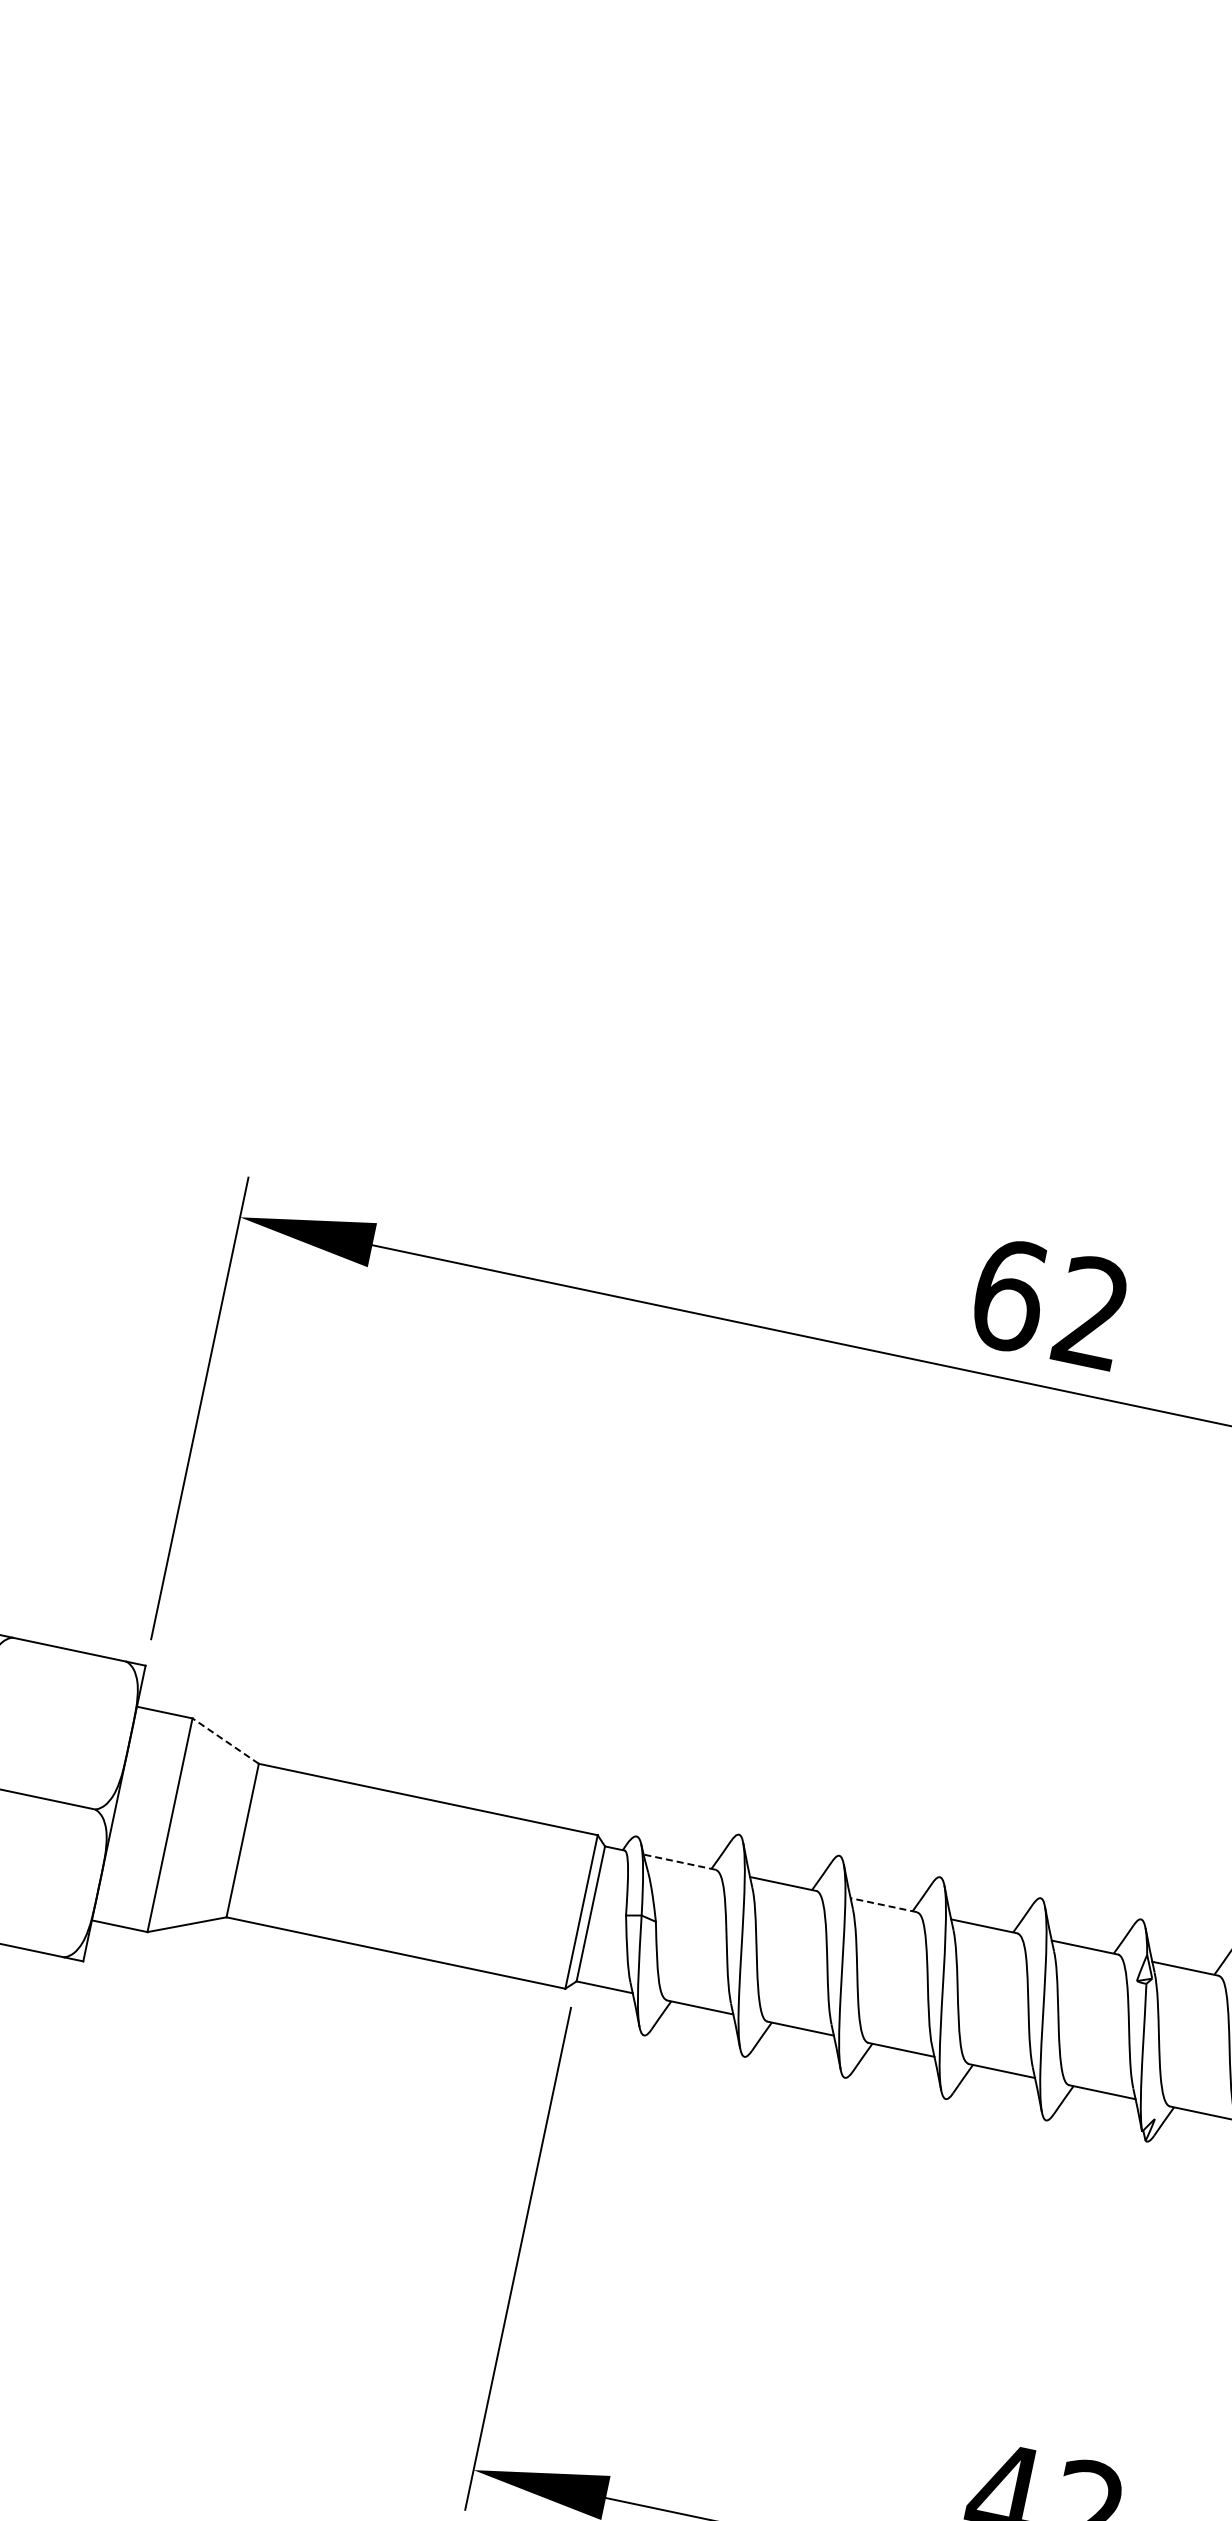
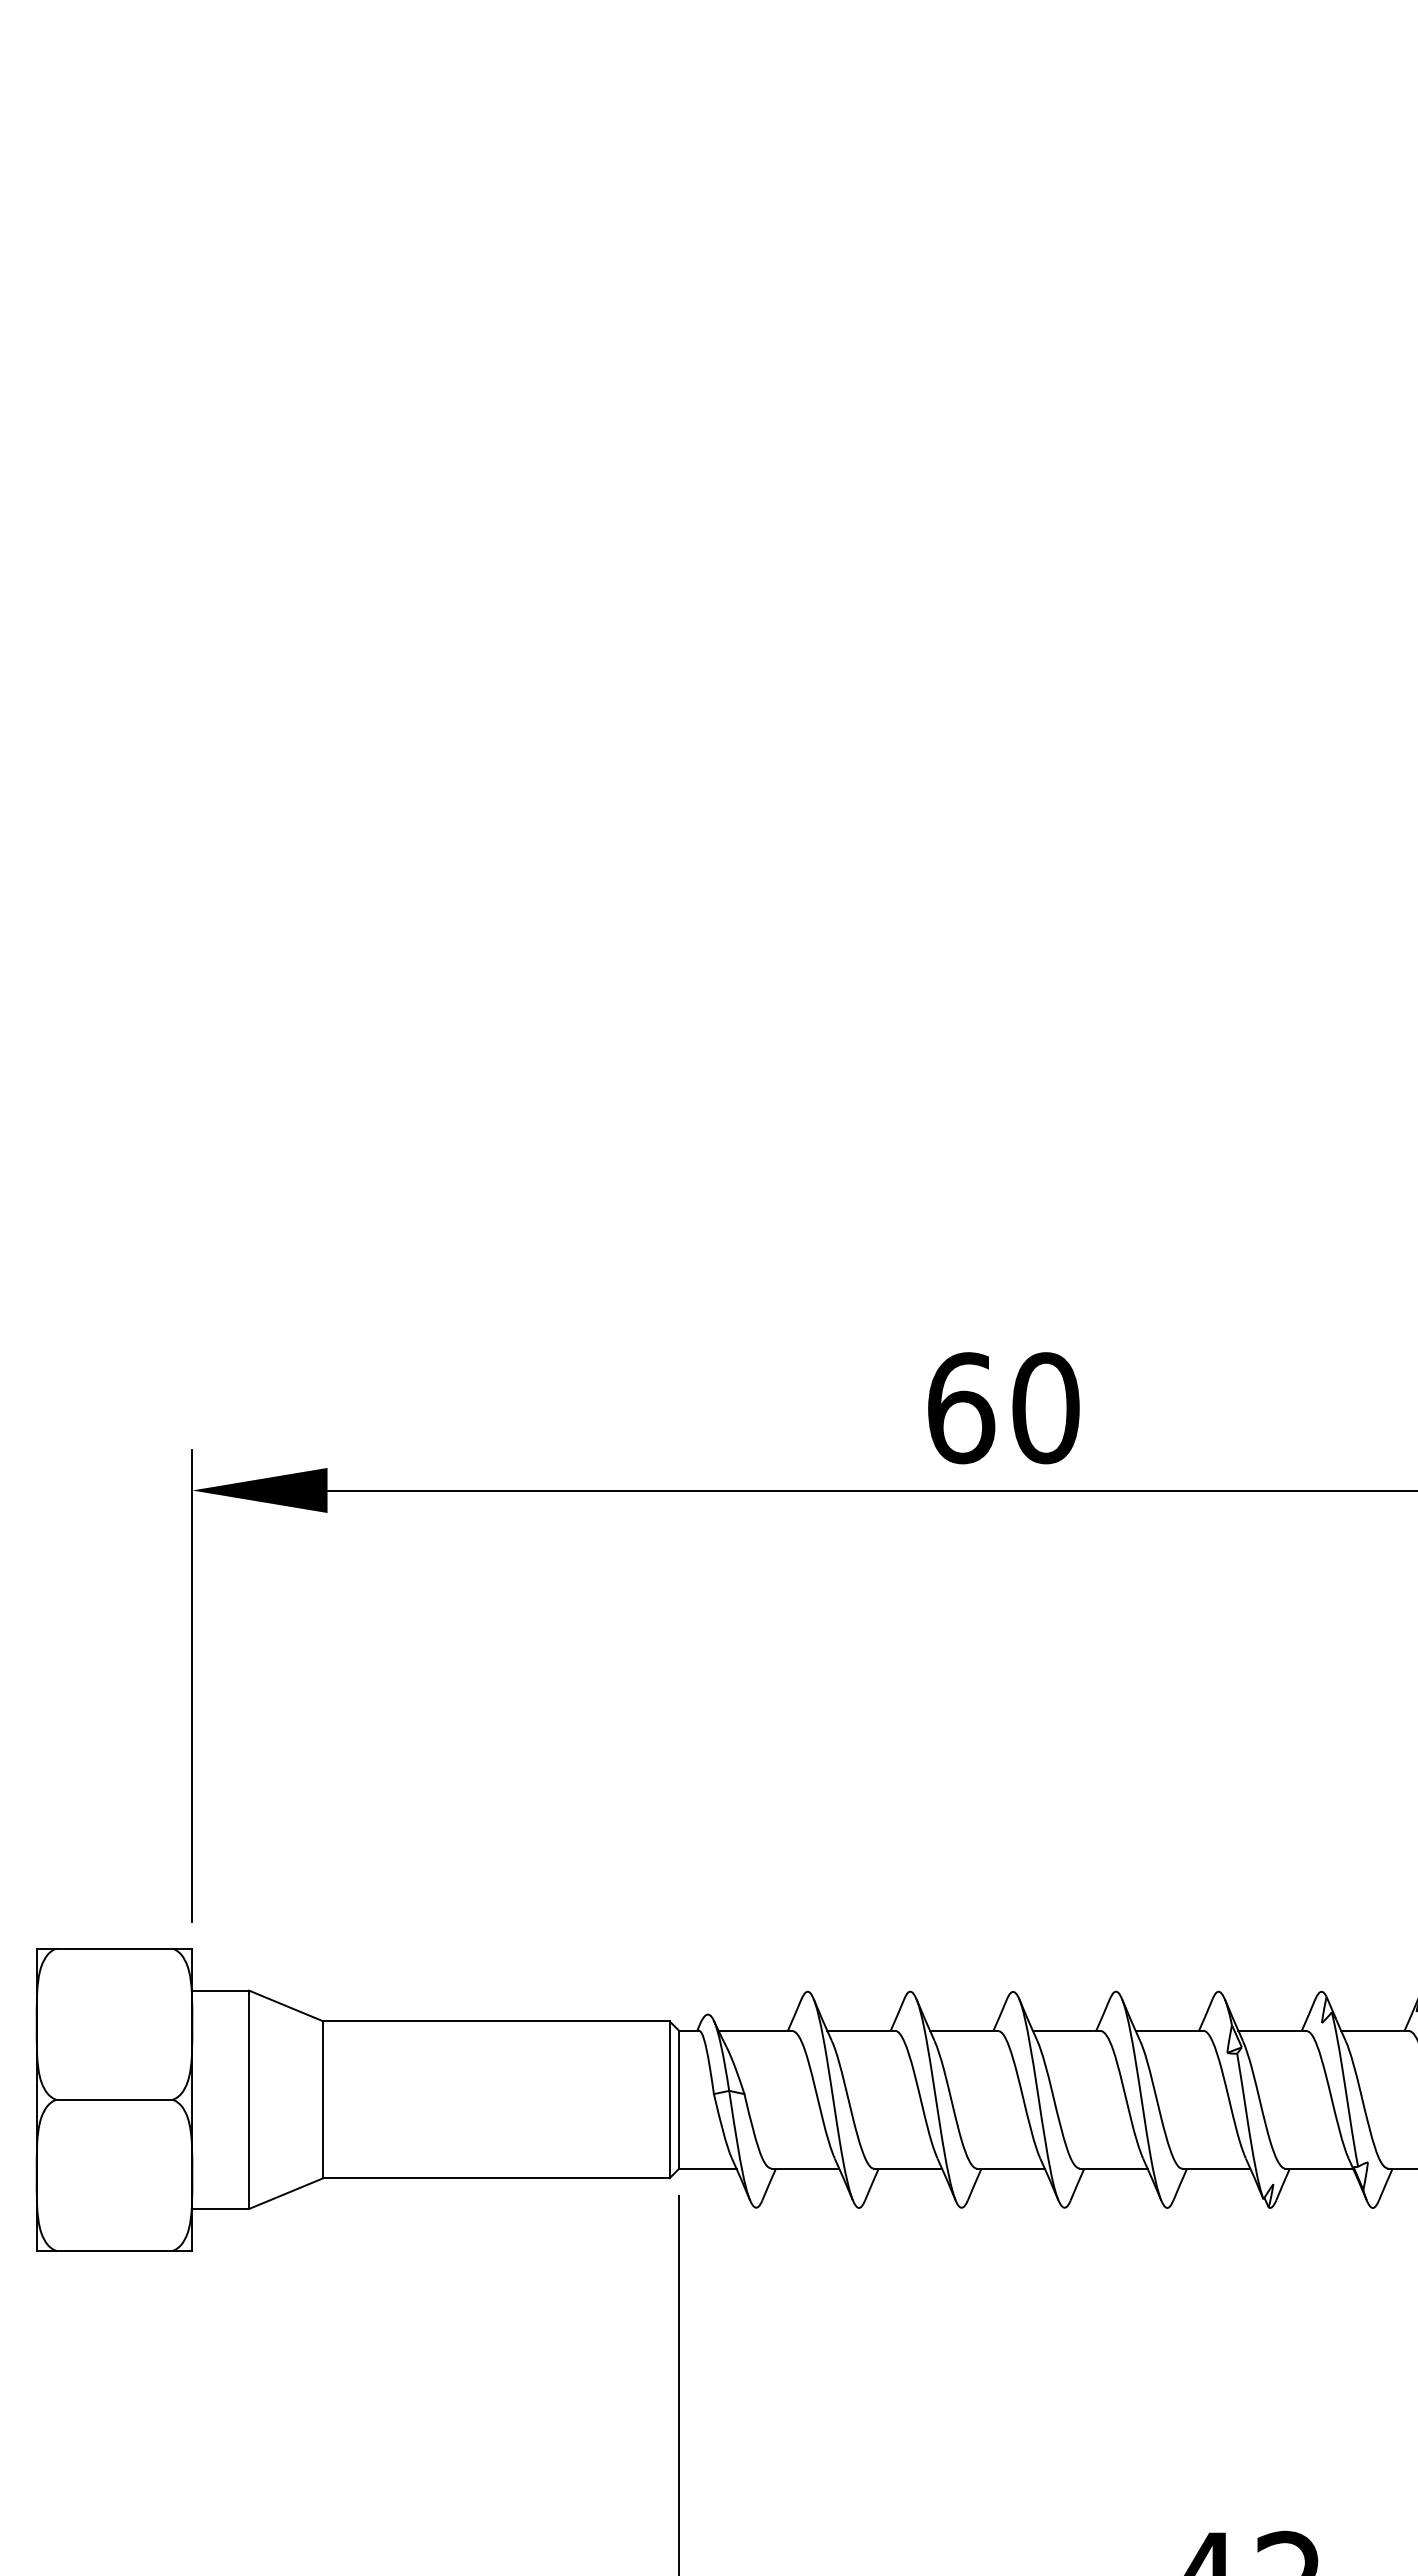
text: (1091, 1313) -> (1045, 1408), 62 -> 60
line: (225, 1740) -> (285, 2005), dashed -> solid
line: (679, 1861) -> (755, 2030), dashed -> solid
line: (884, 1904) -> (964, 2030), dashed -> solid

